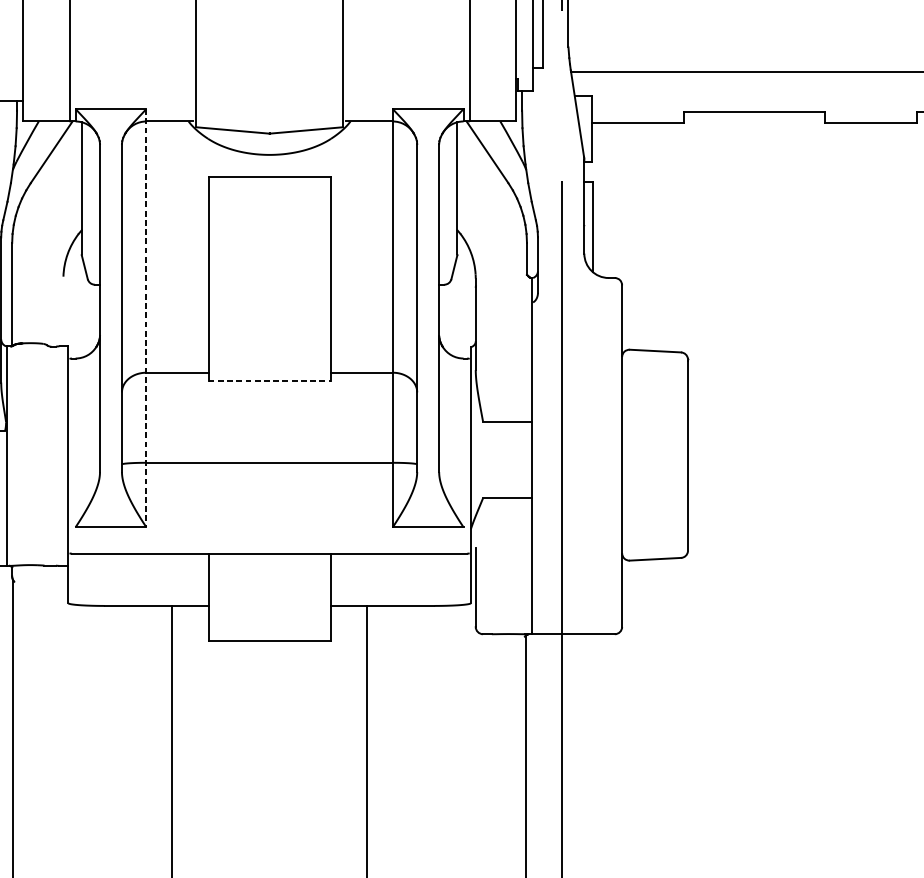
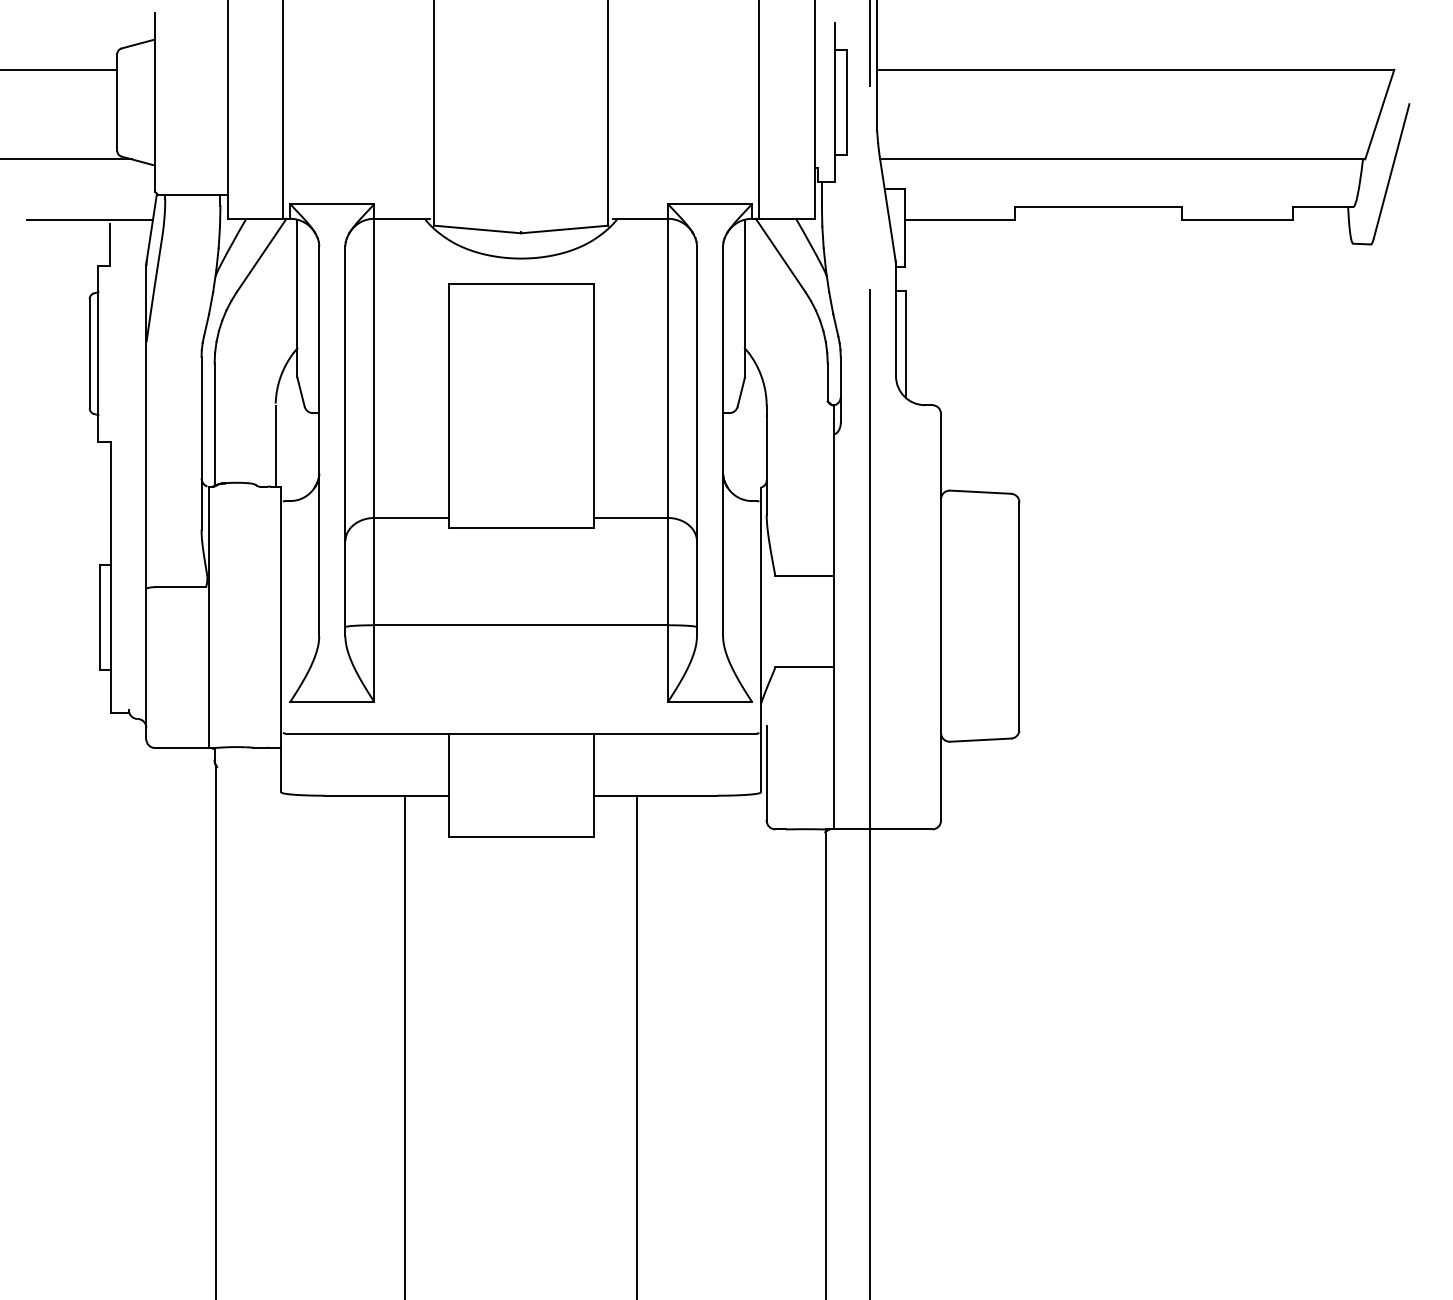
line: (63, 312) -> (275, 446), added
line: (146, 318) -> (374, 453), dashed -> solid
line: (269, 380) -> (521, 527), dashed -> solid

